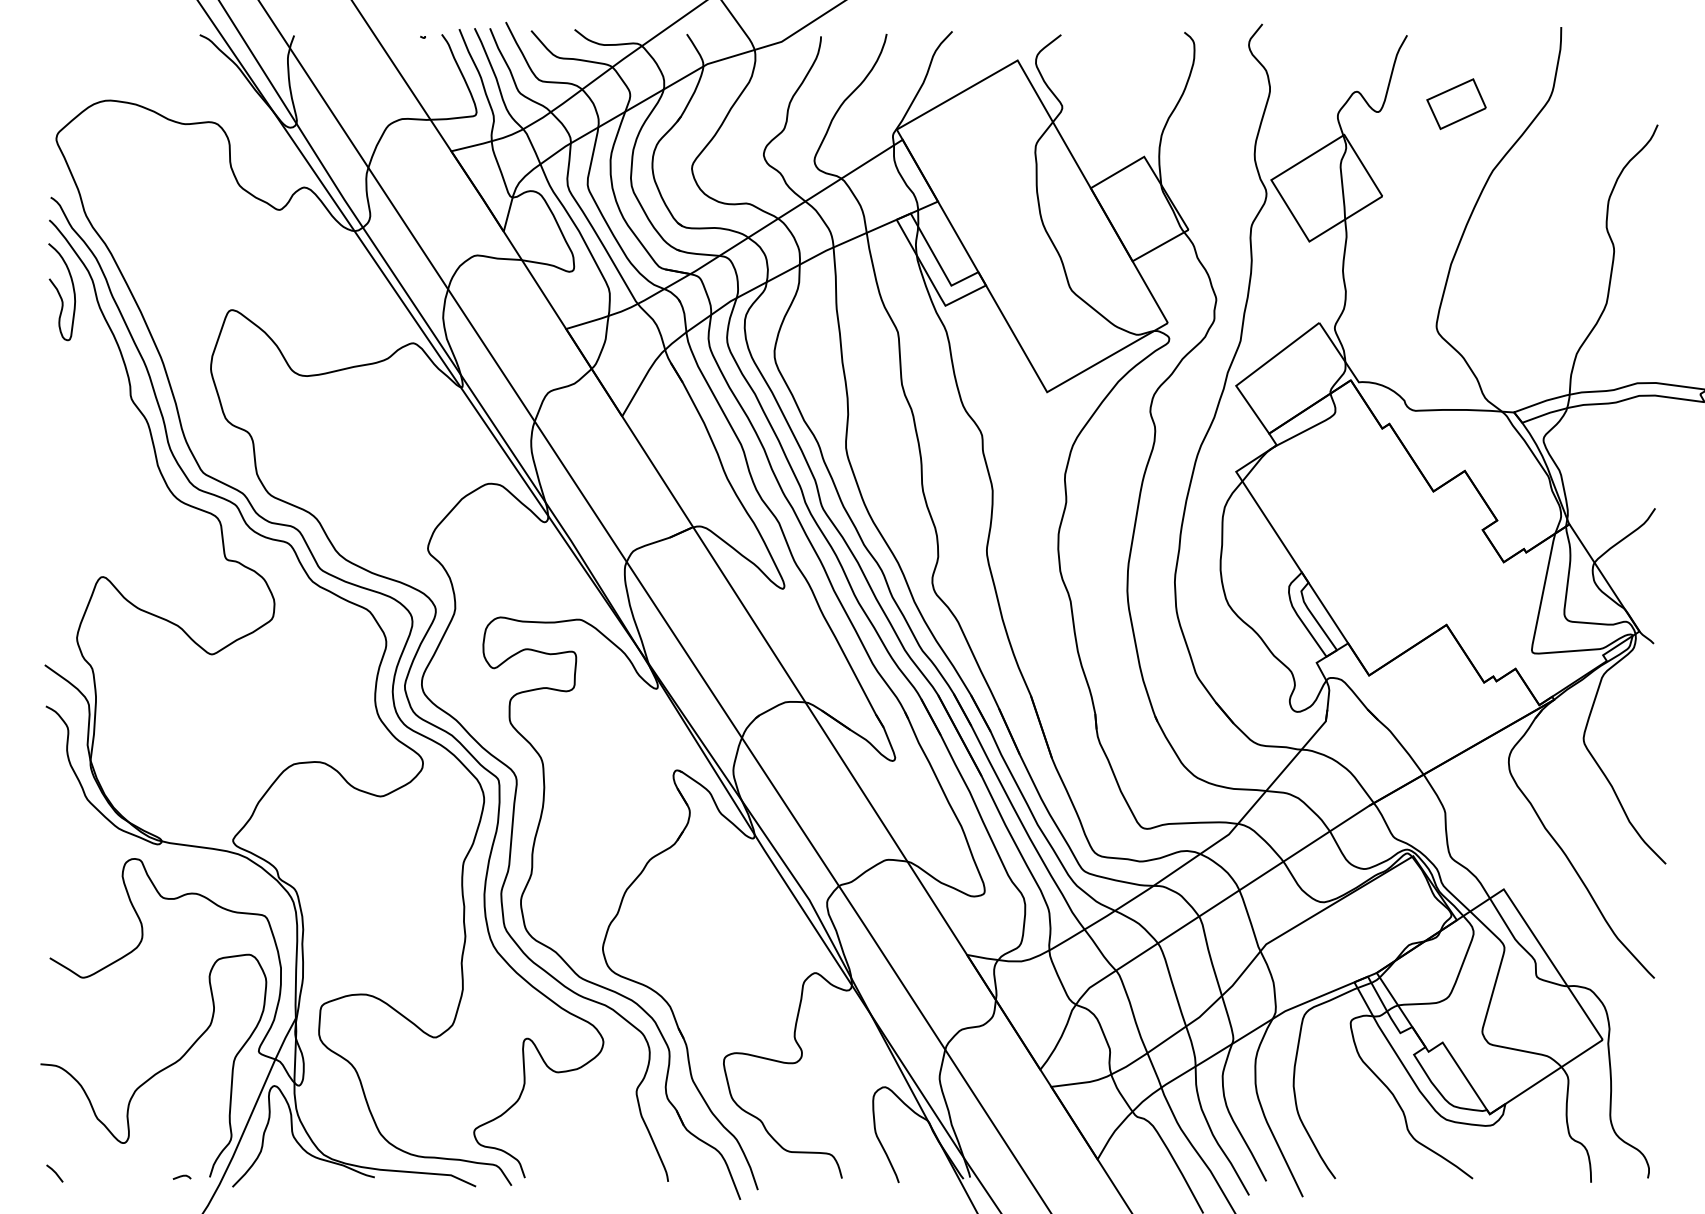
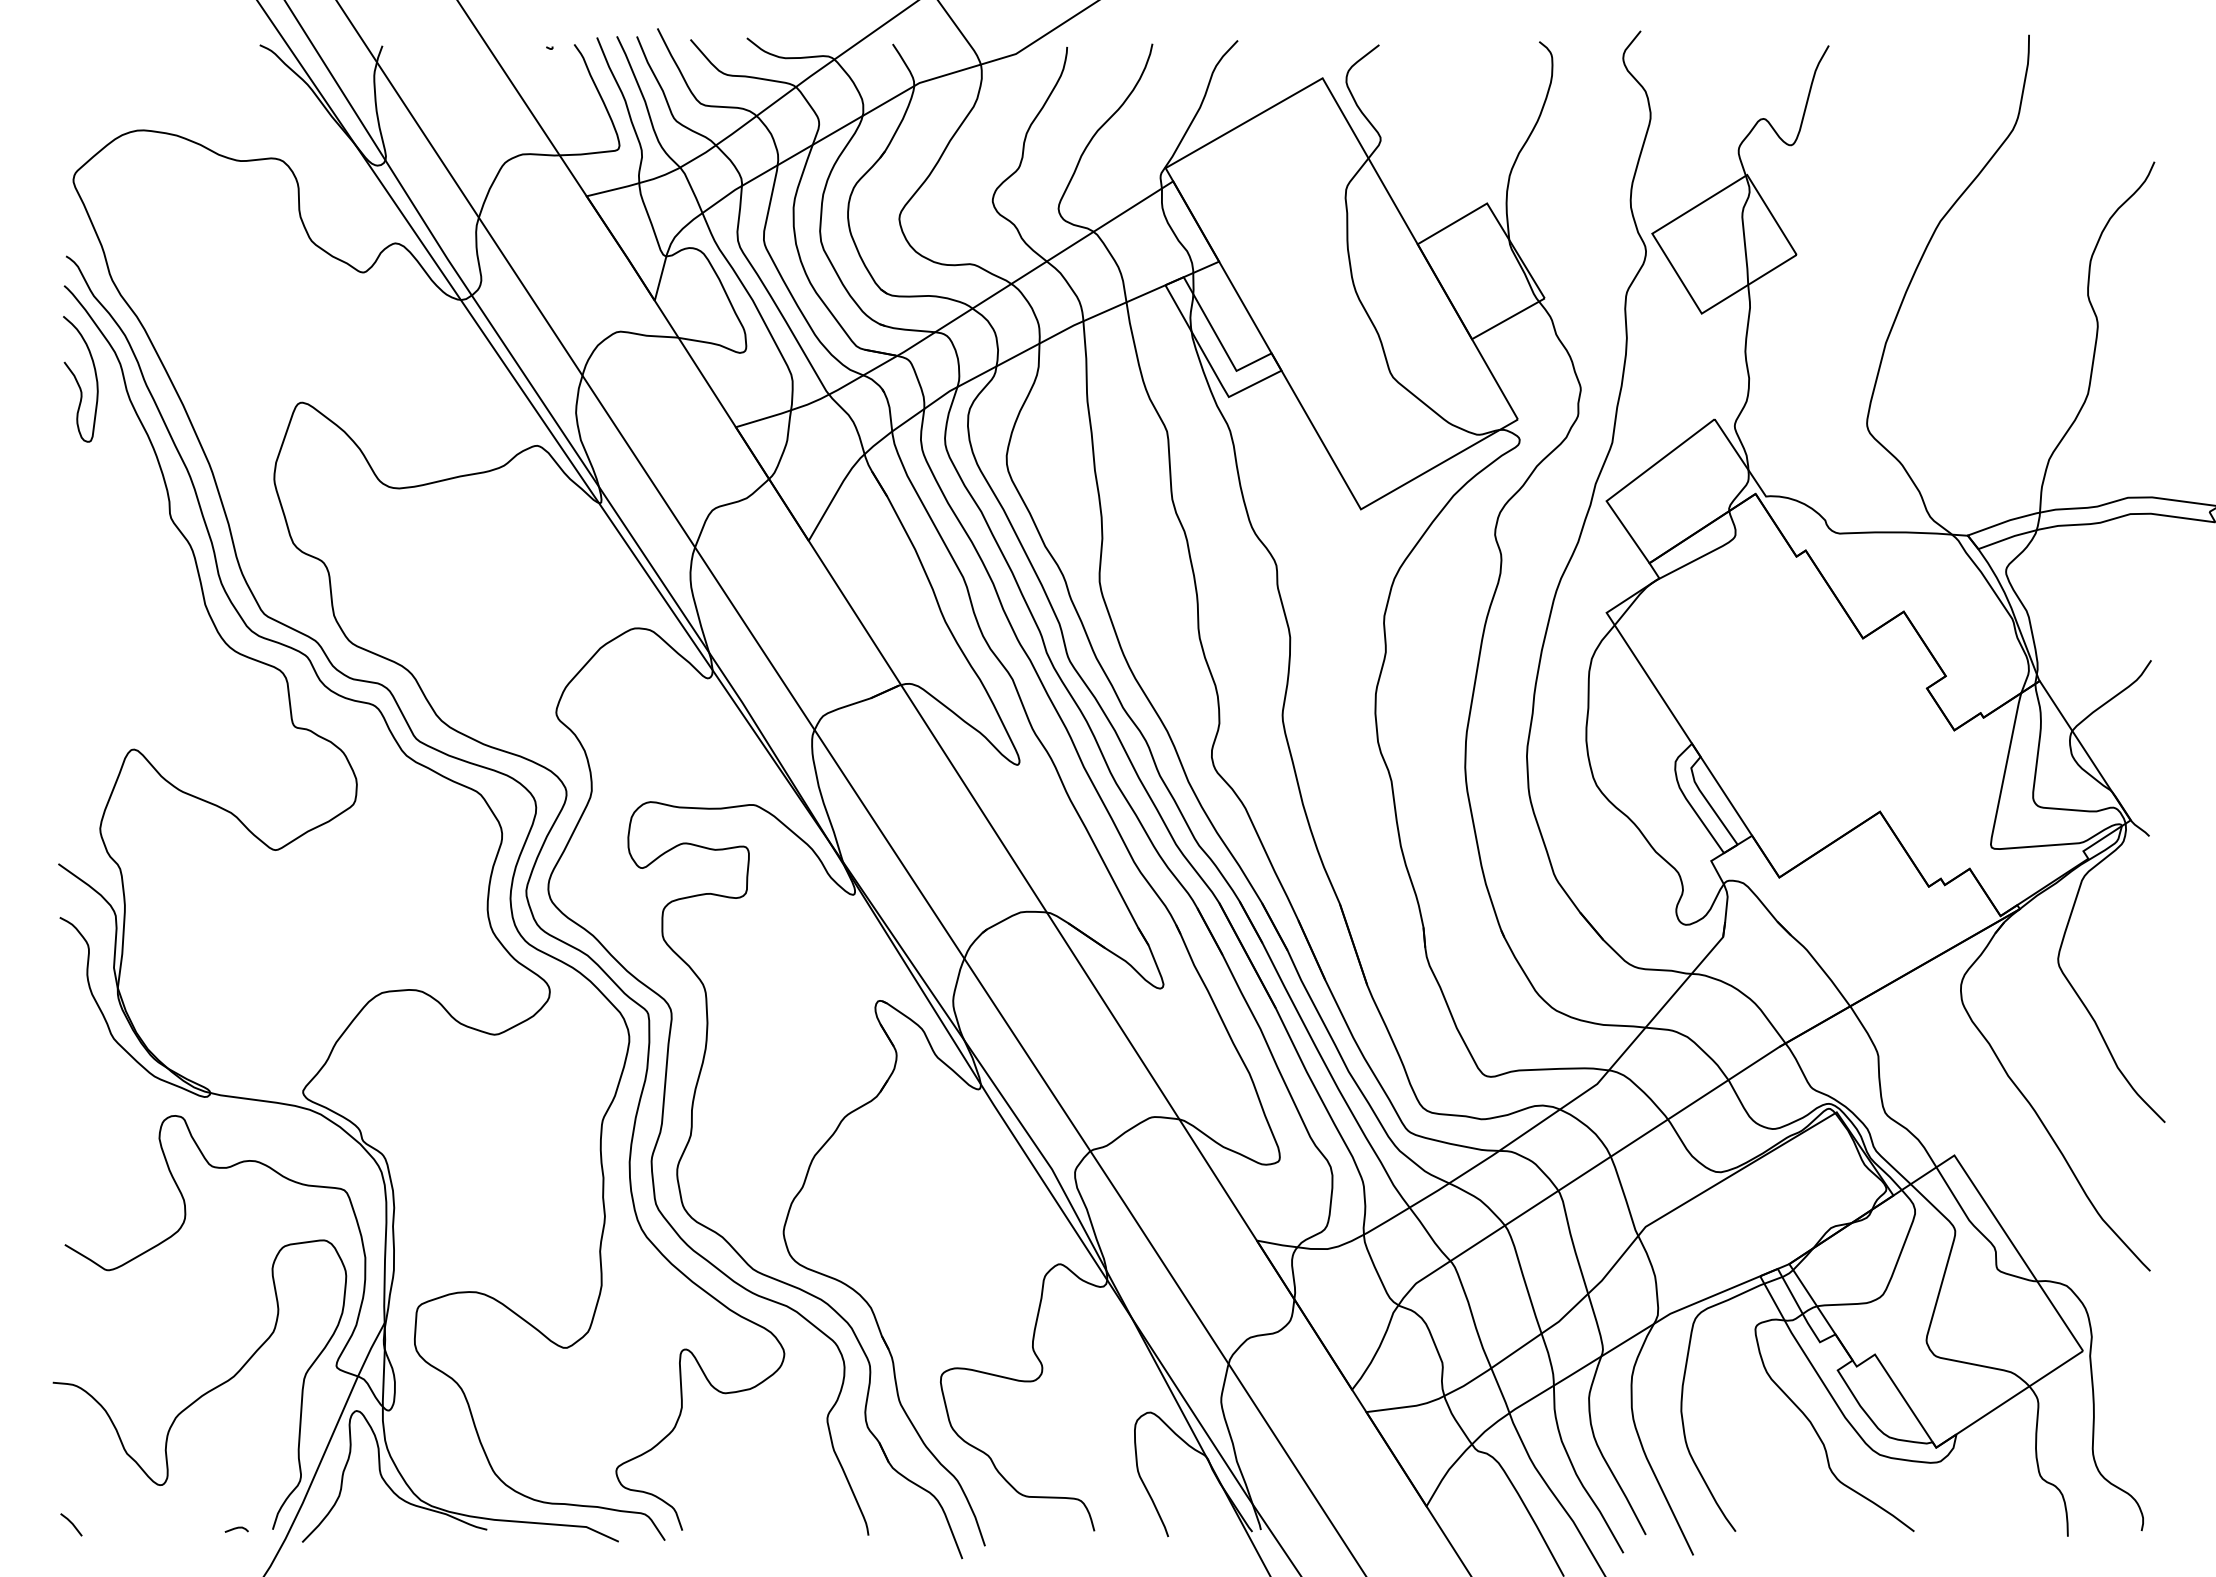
part: (1456, 103) -> (1892, 134), removed

